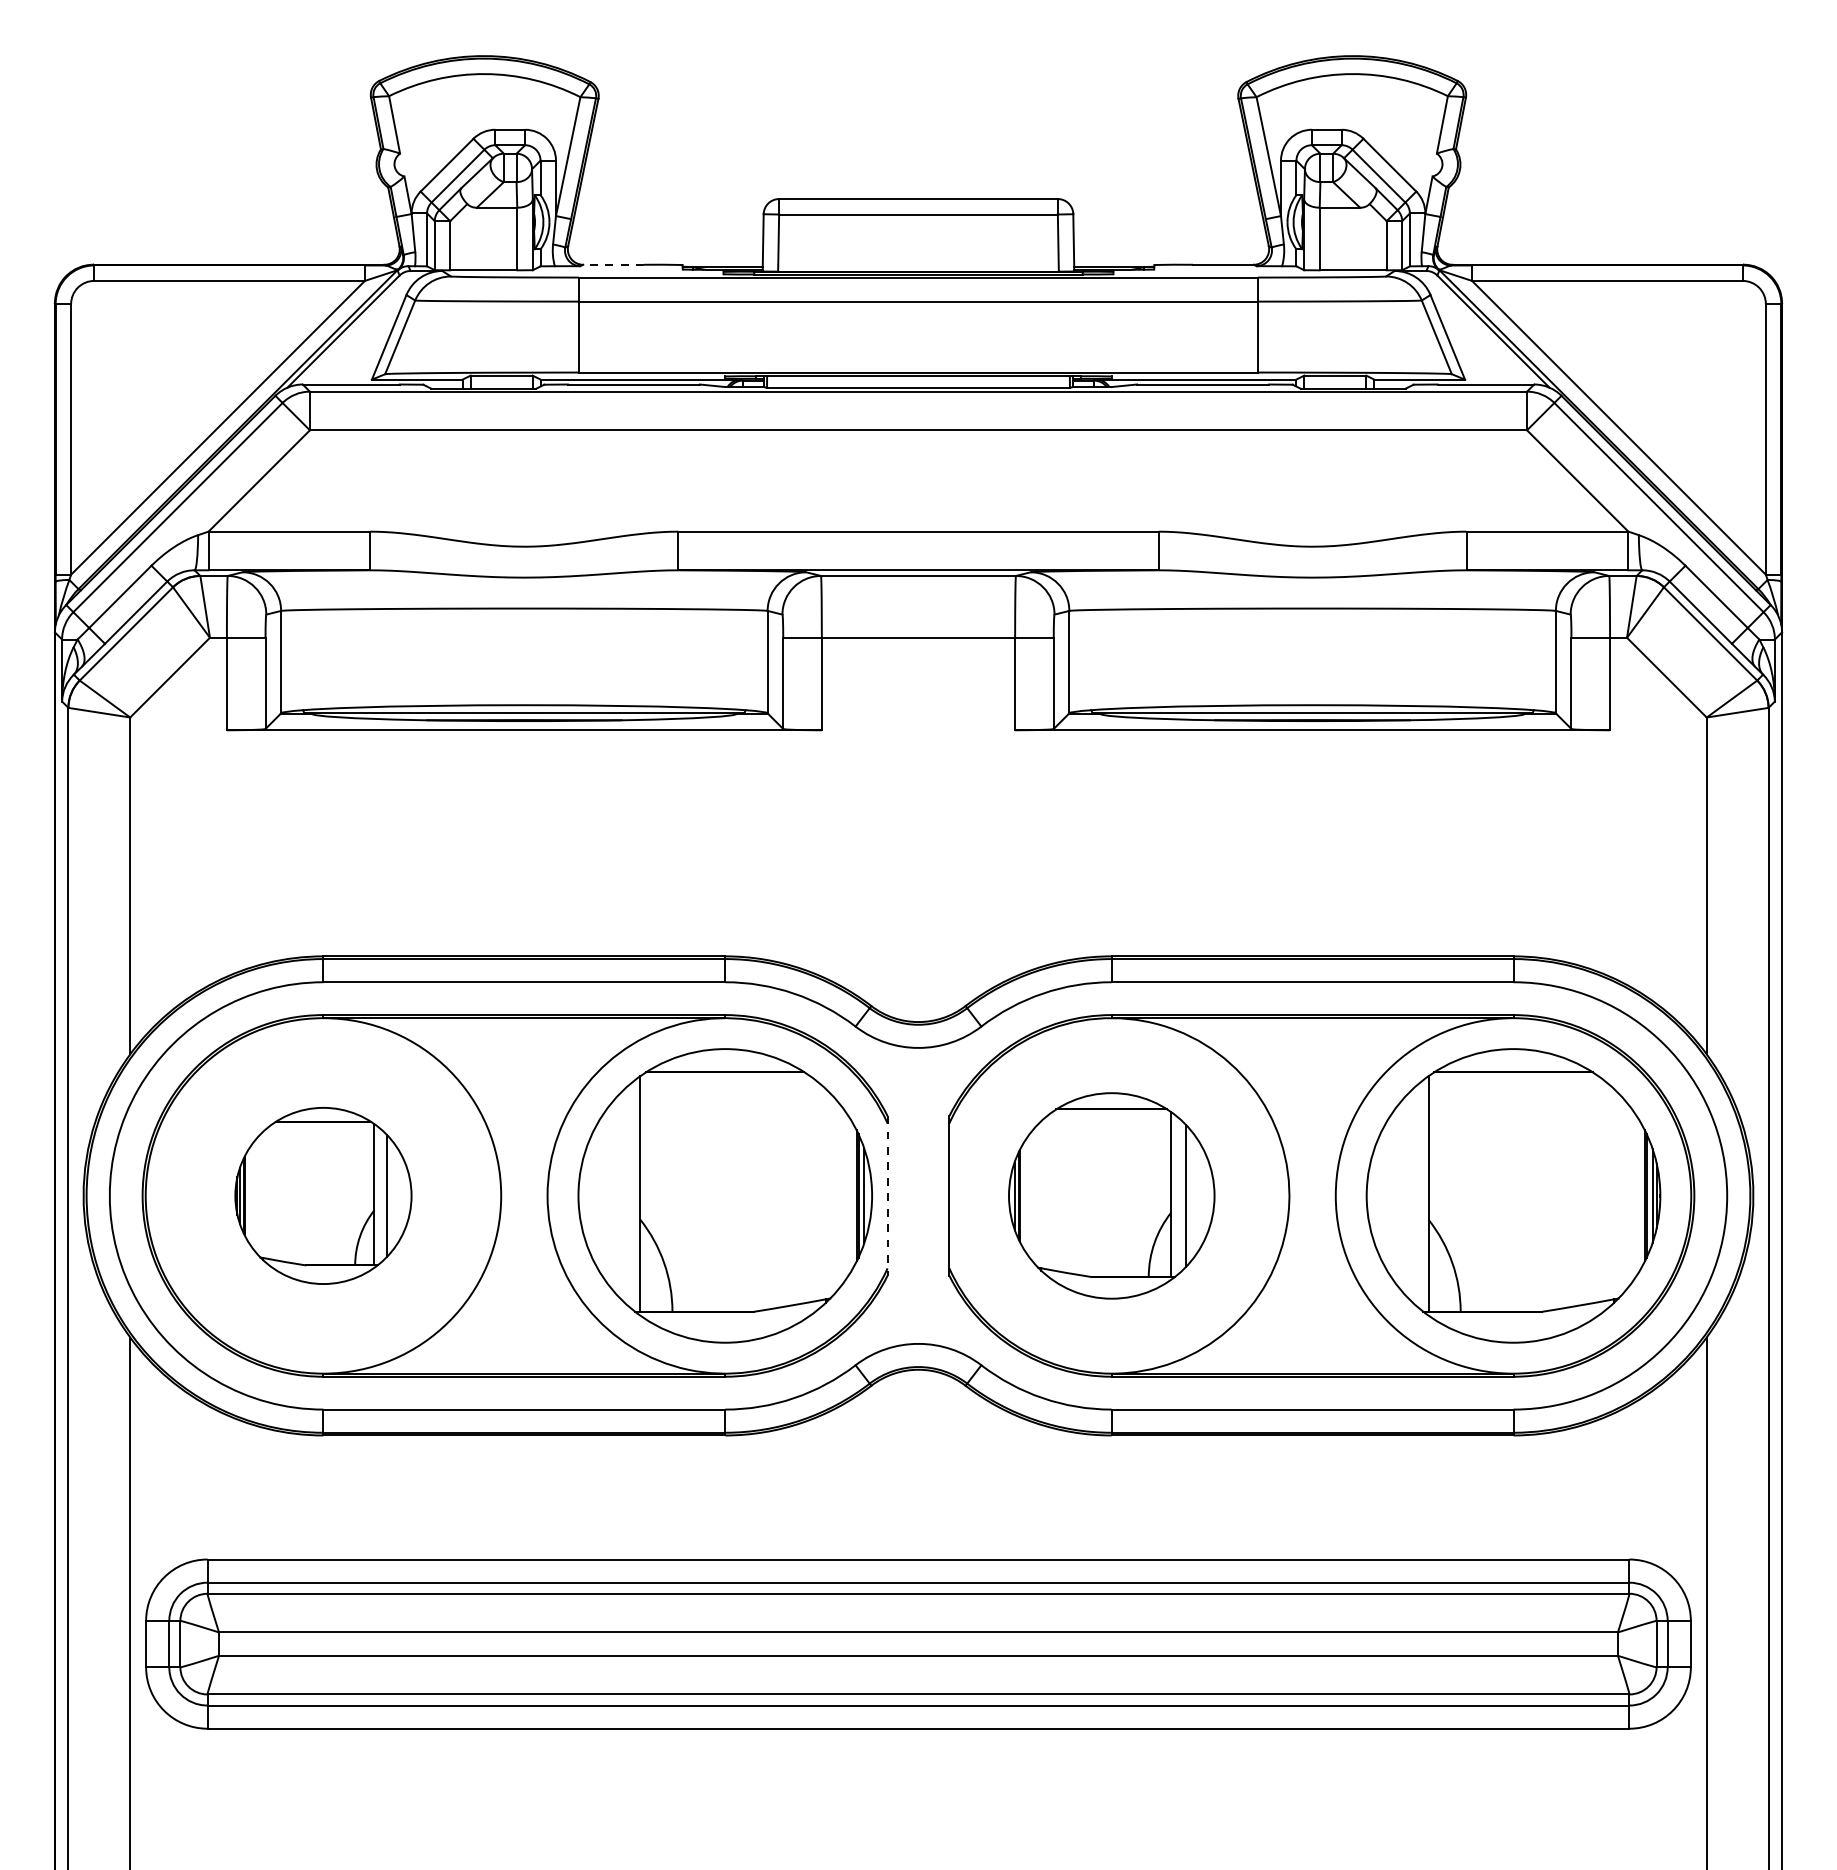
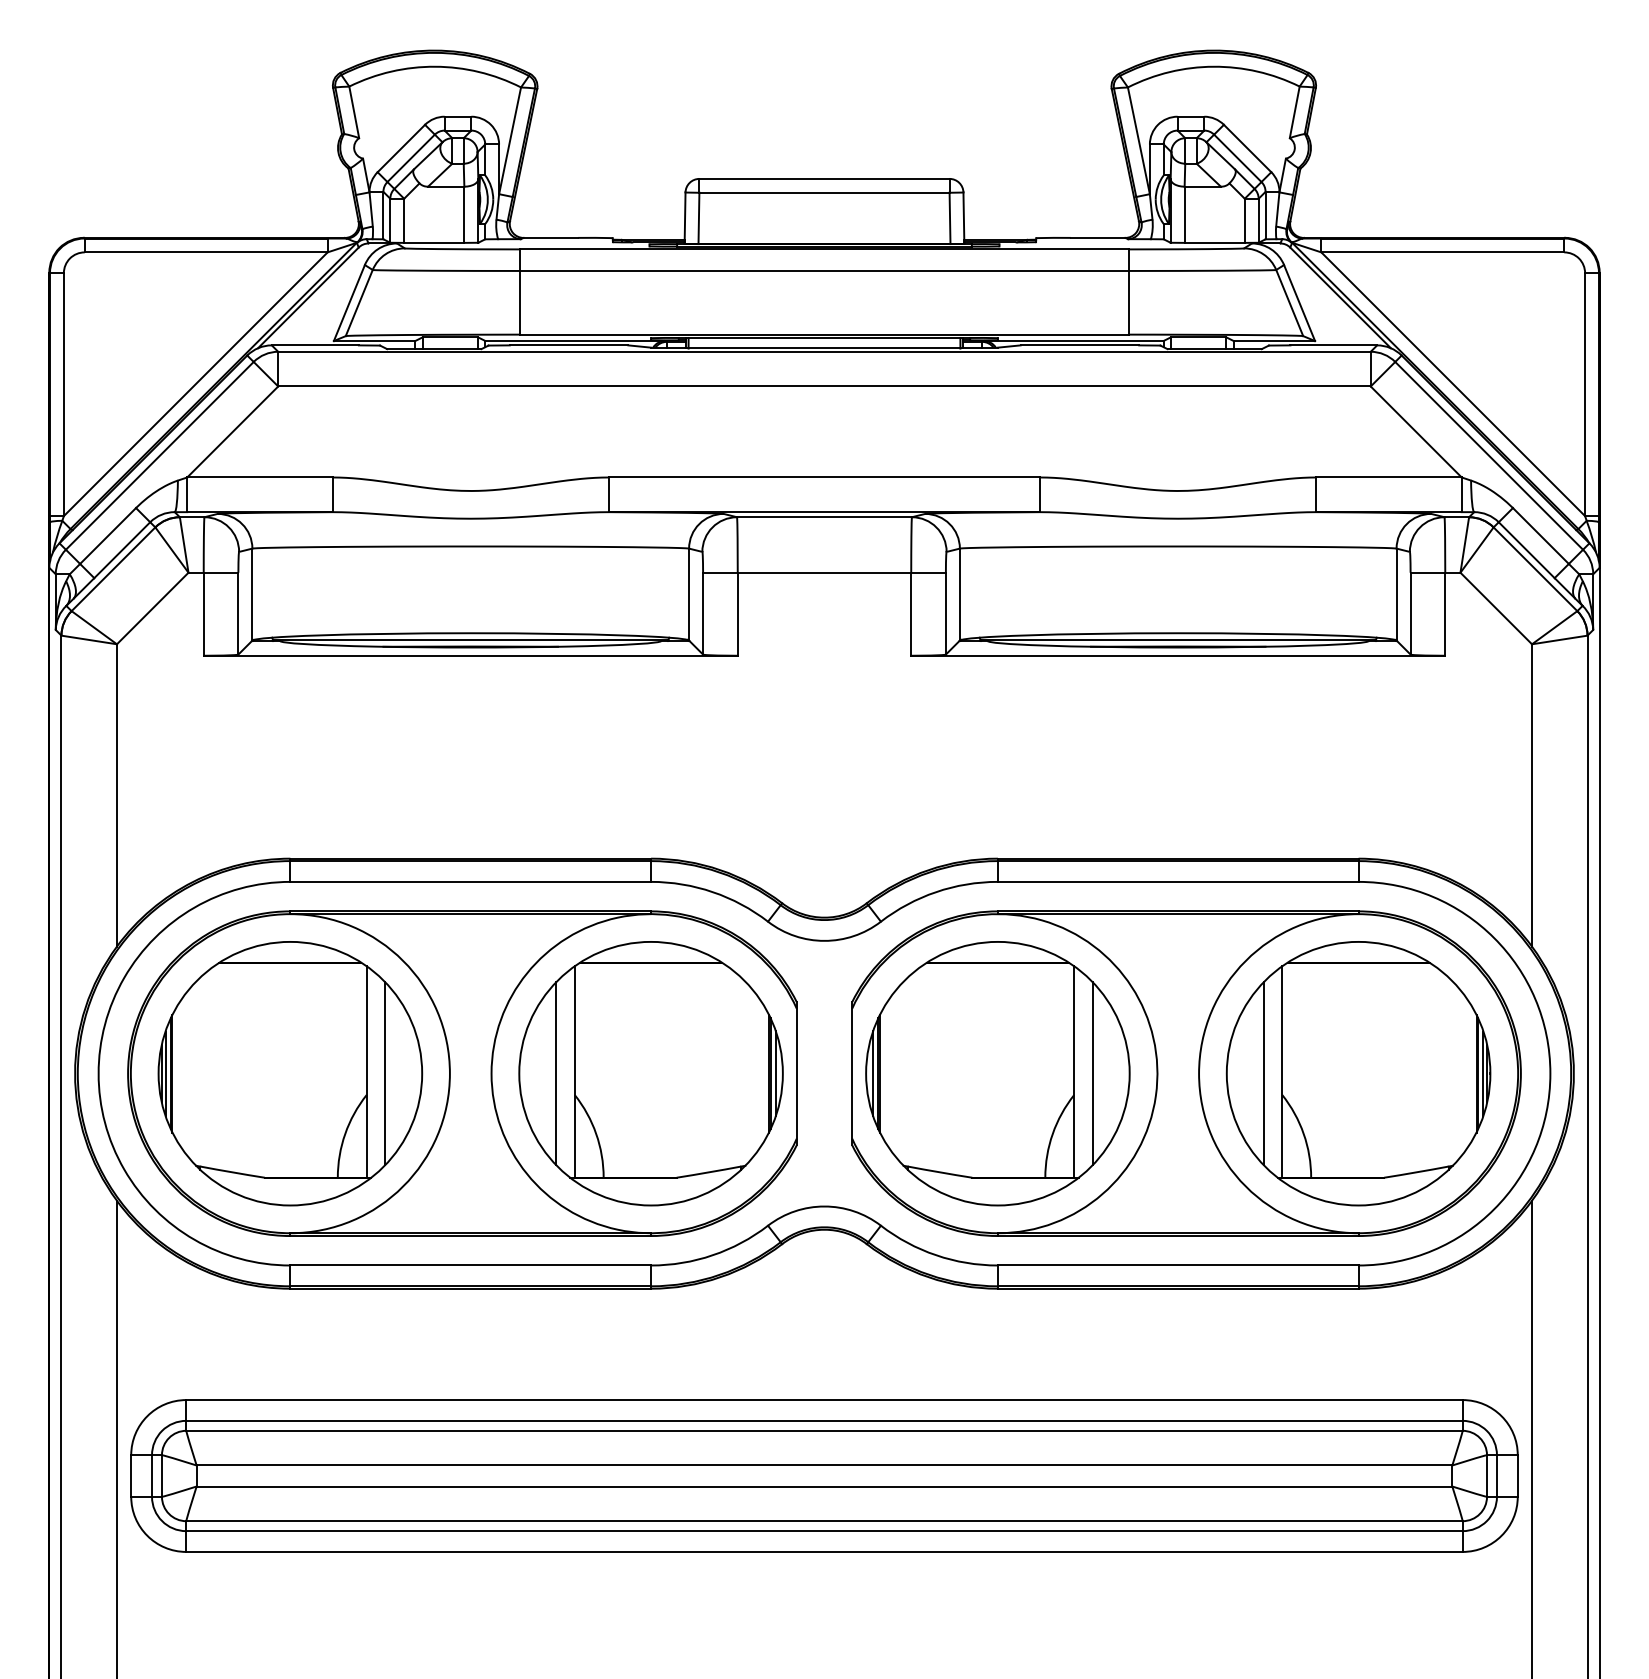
line: (612, 264) -> (549, 237), dashed -> solid
part: (323, 1195) -> (290, 1073), size x1.67
line: (619, 1195) -> (556, 1073), added
line: (887, 1195) -> (796, 1073), dashed -> solid
part: (1111, 1195) -> (997, 1073), size x1.43
line: (1407, 1195) -> (1263, 1073), added

